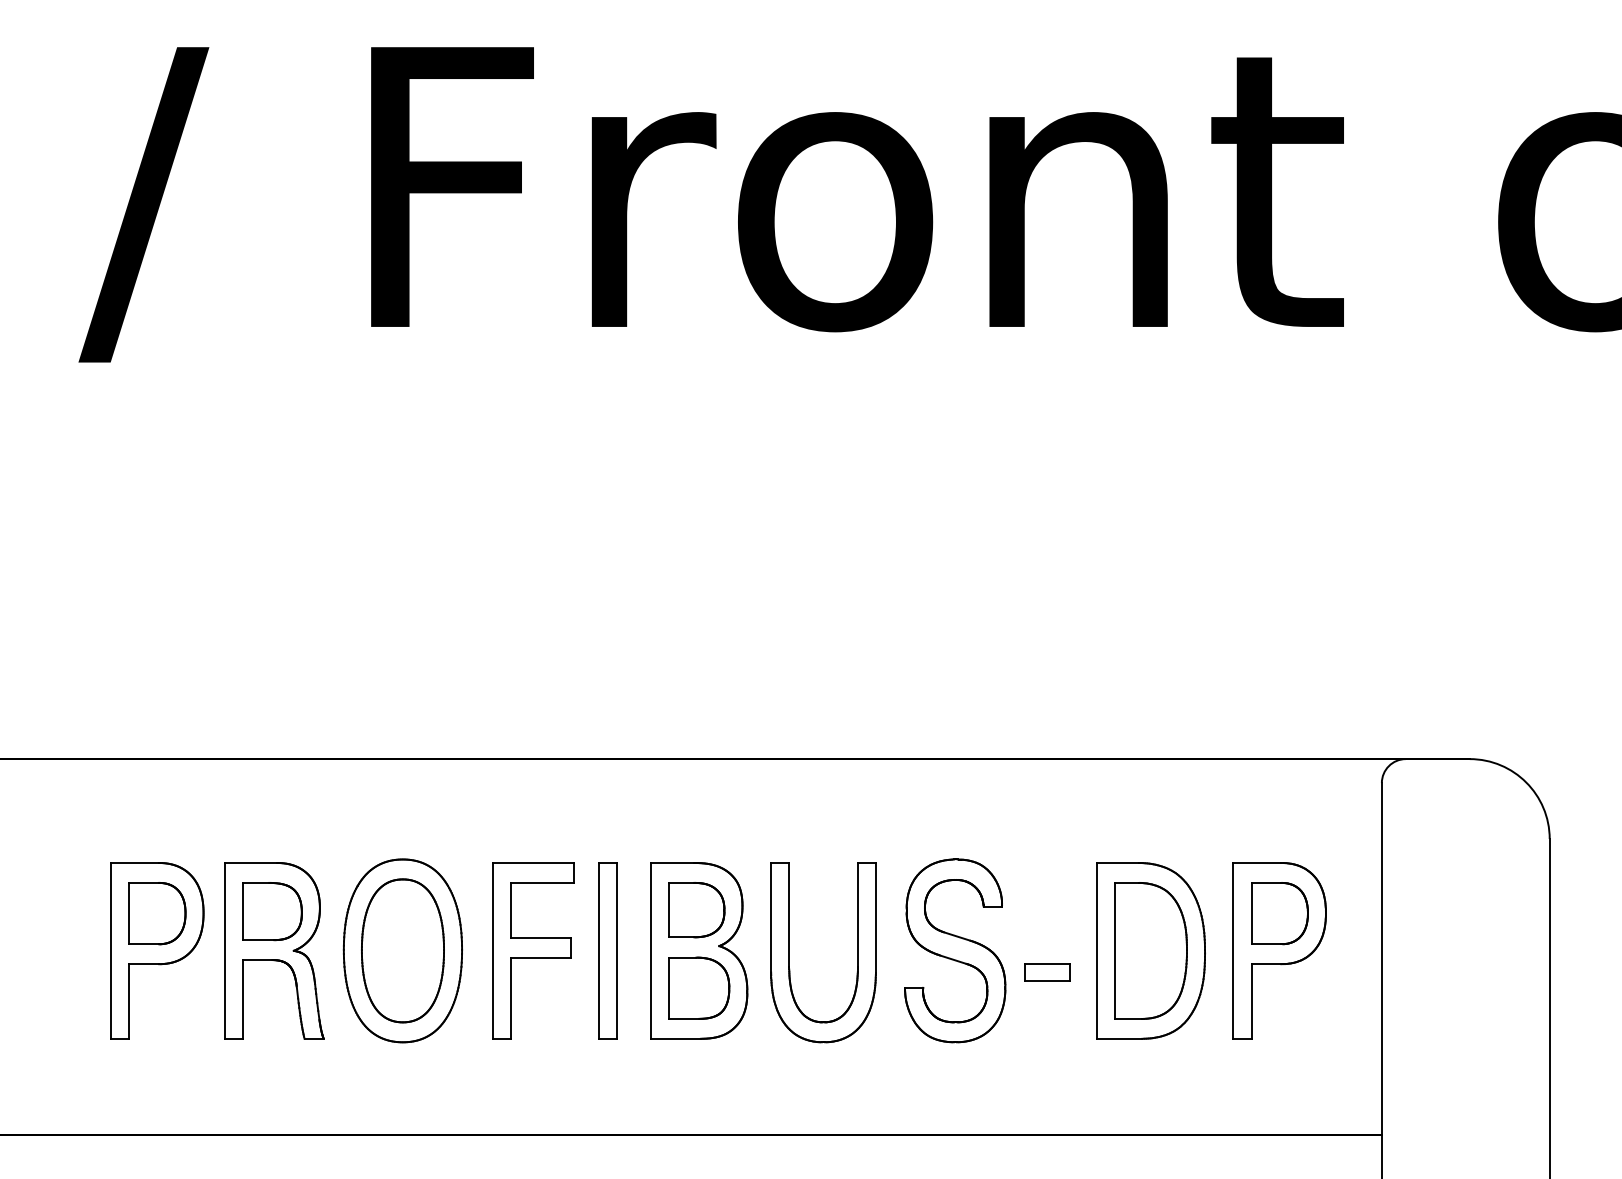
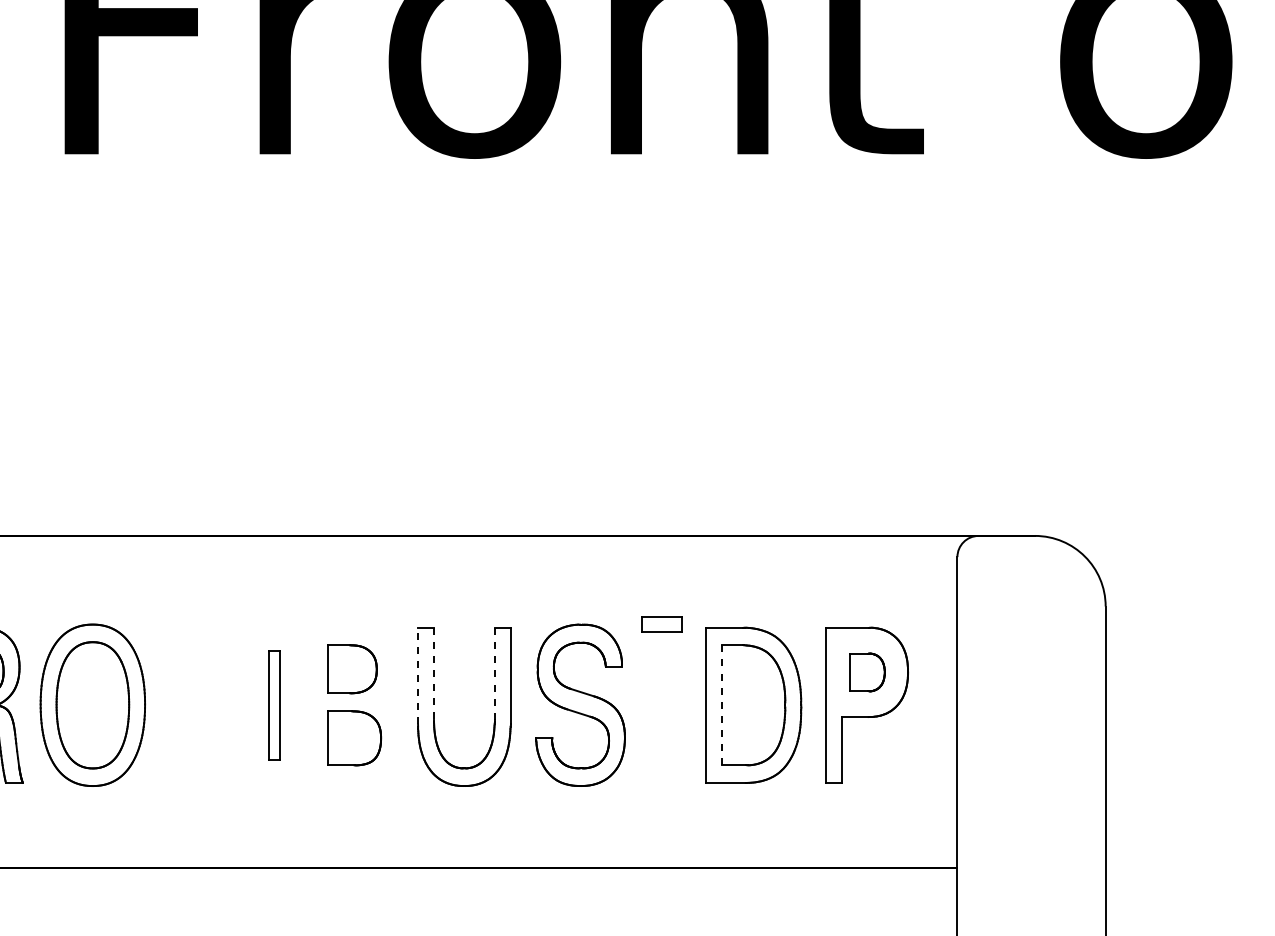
part: (1279, 913) -> (867, 672), size x0.7
line: (857, 914) -> (494, 673), solid -> dashed
line: (789, 915) -> (434, 674), solid -> dashed
line: (771, 917) -> (418, 675), solid -> dashed
part: (533, 950) -> (208, 704), removed
part: (607, 950) -> (273, 704), size x0.7
part: (699, 950) -> (354, 704), removed
line: (1114, 950) -> (721, 704), solid -> dashed
part: (1047, 972) -> (662, 624), moved

